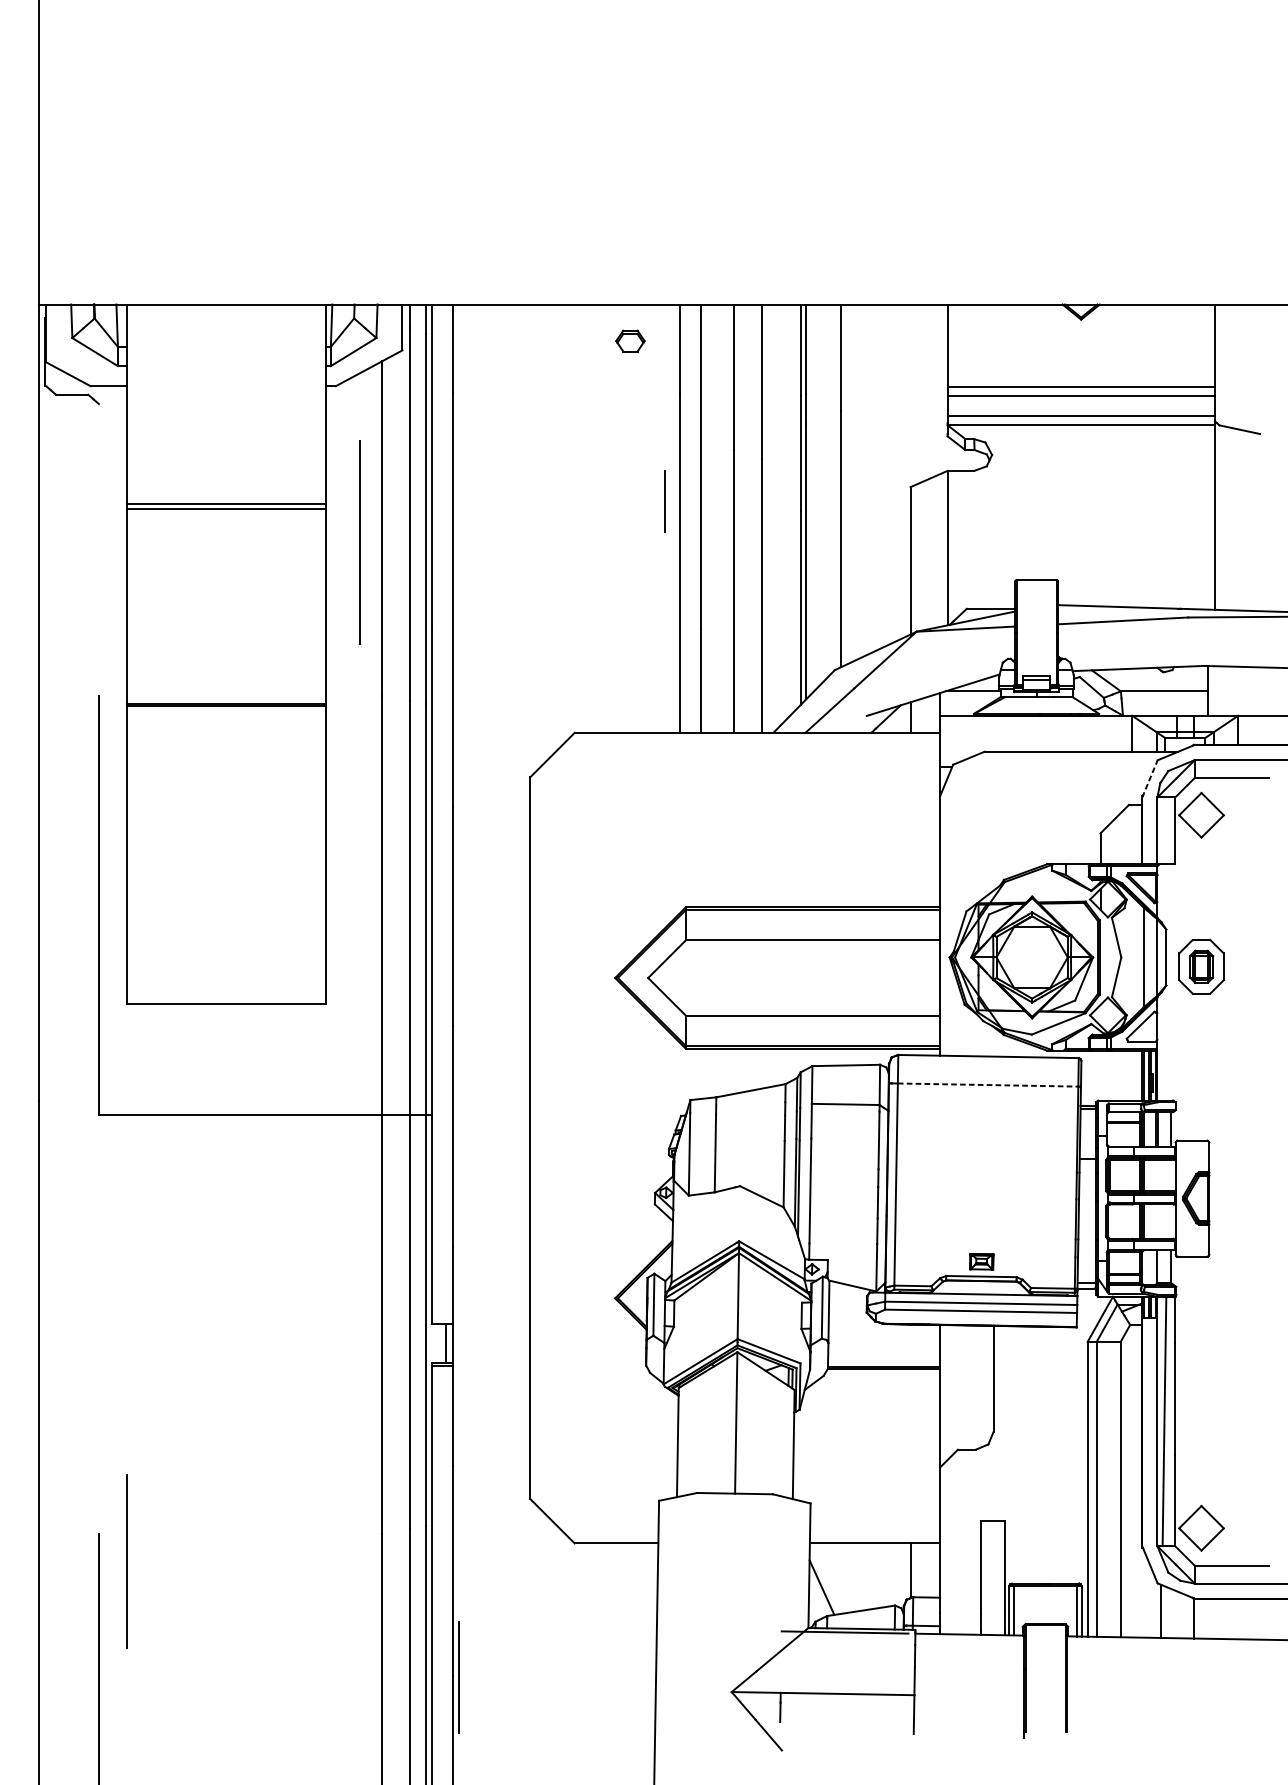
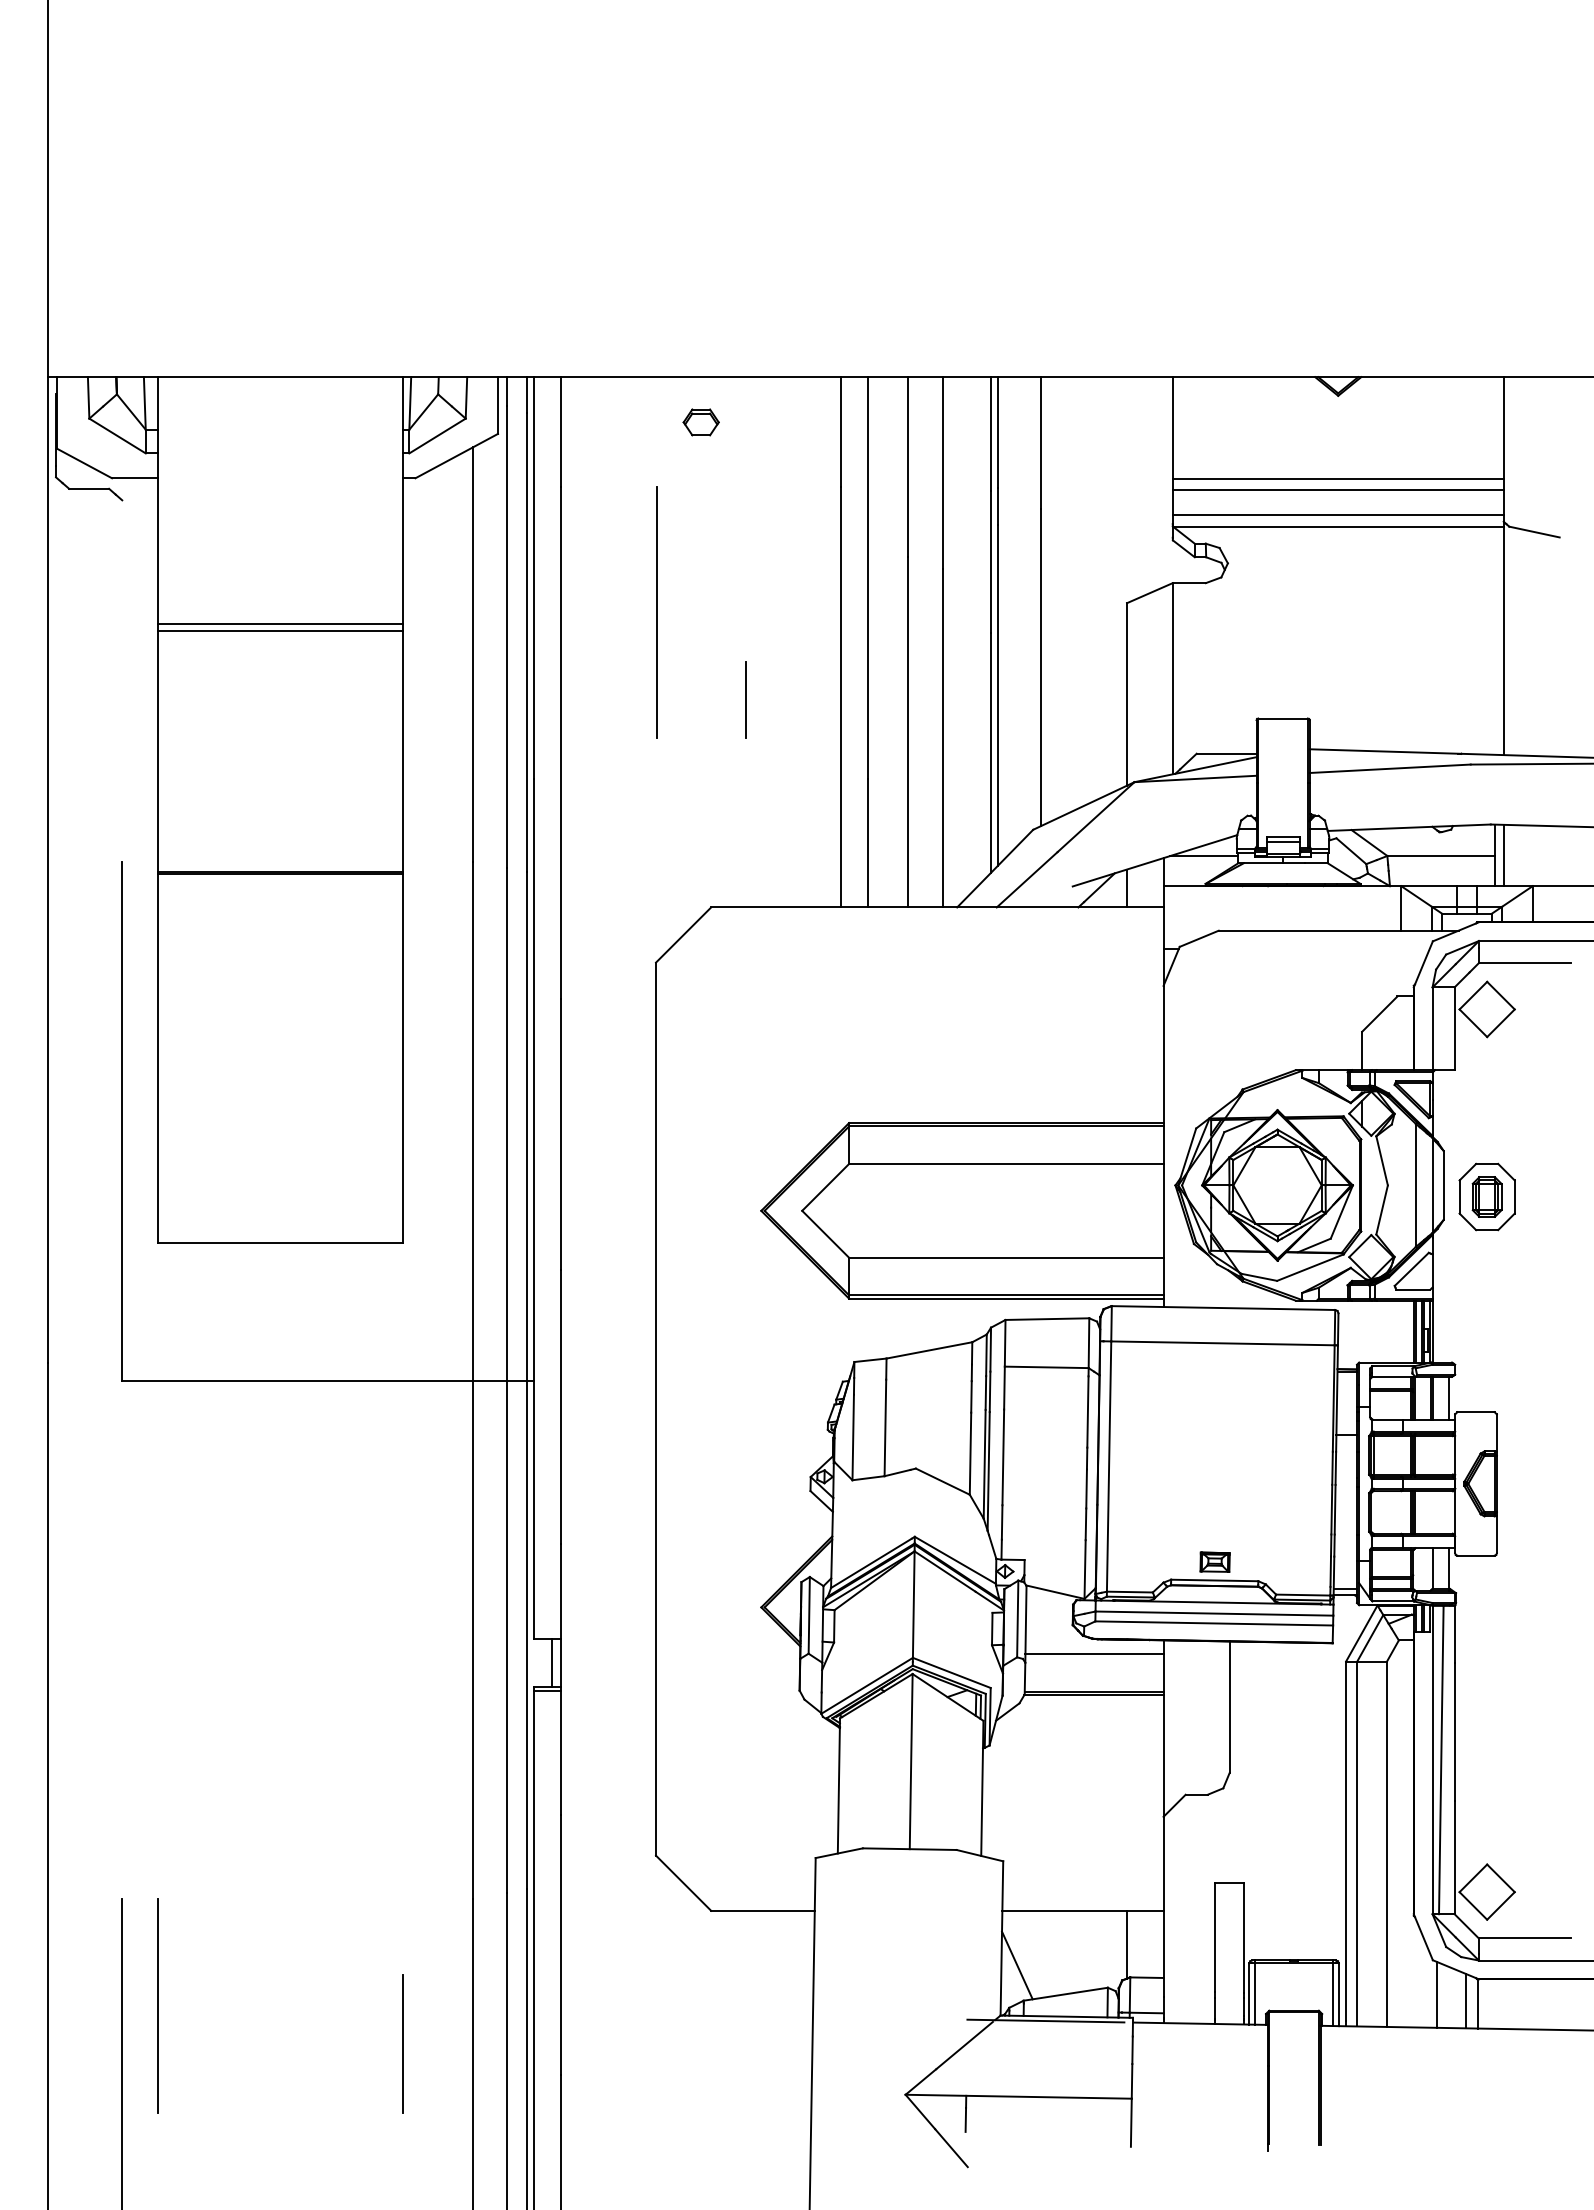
part: (629, 341) -> (700, 422), moved
line: (664, 501) -> (745, 699), moved
line: (360, 542) -> (656, 612), moved
line: (1214, 690) -> (1503, 855), added
line: (1150, 779) -> (1423, 964), dashed -> solid
line: (987, 1085) -> (1222, 1343), dashed -> solid
line: (884, 1336) -> (1094, 1654), added
line: (127, 1560) -> (157, 2005), moved
line: (1184, 1616) -> (1466, 2001), added
line: (458, 1677) -> (402, 2043), moved

